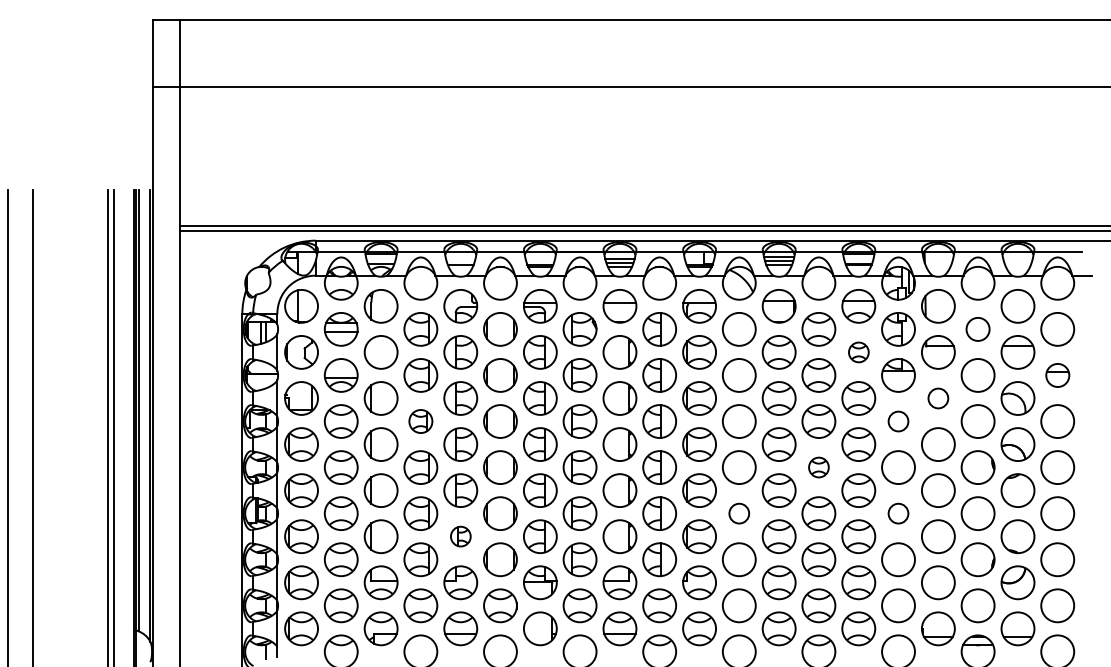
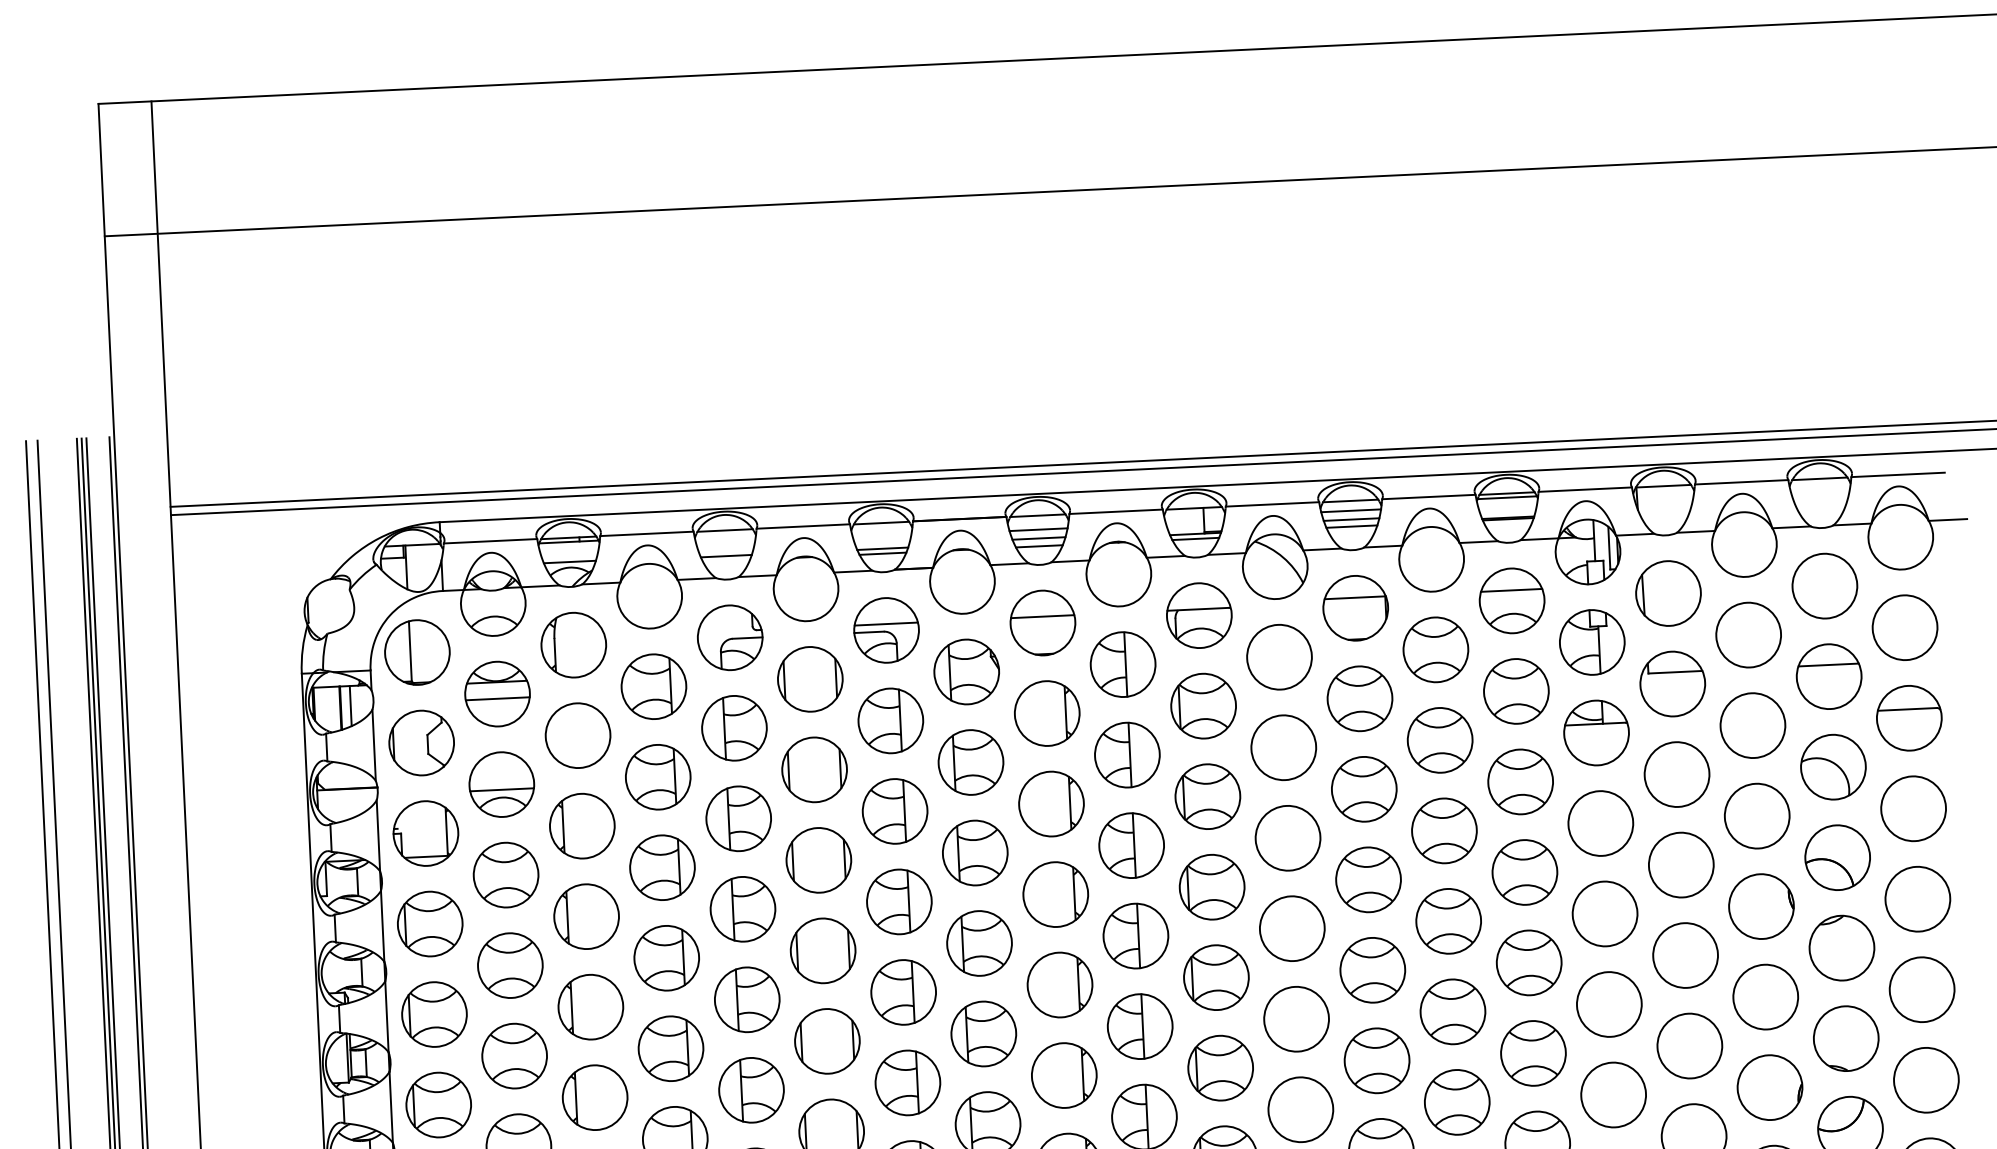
circle: (977, 329) -> (1747, 635), size x1.43
part: (858, 352) -> (1515, 691), size x1.67
part: (1057, 375) -> (1908, 718), size x1.43
circle: (937, 398) -> (1675, 774), size x1.67
part: (420, 421) -> (661, 867), size x1.43
circle: (898, 421) -> (1600, 823), size x1.67
part: (818, 467) -> (1447, 921), size x1.67
circle: (738, 513) -> (1295, 1019), size x1.67
circle: (898, 513) -> (1609, 1004), size x1.67
part: (460, 536) -> (751, 1089), size x1.67

